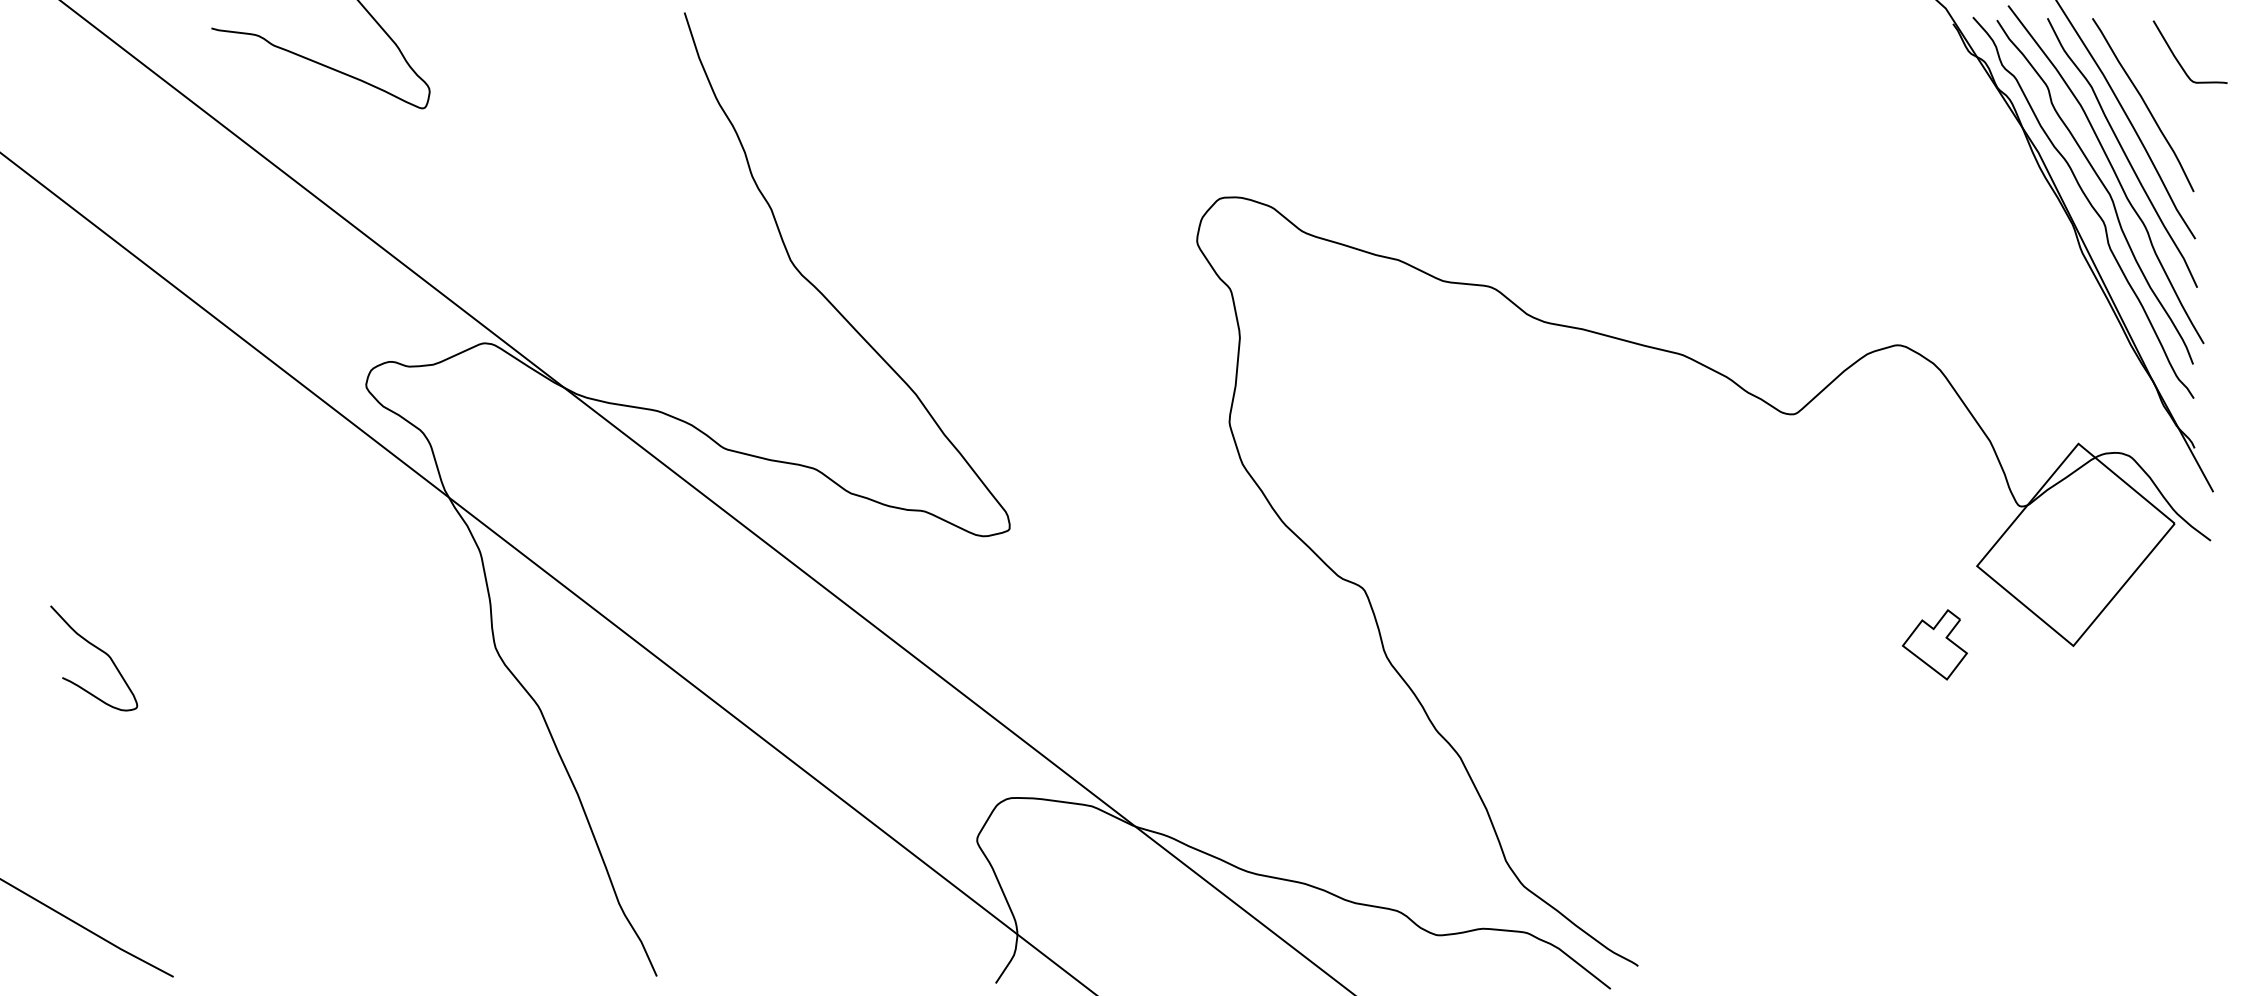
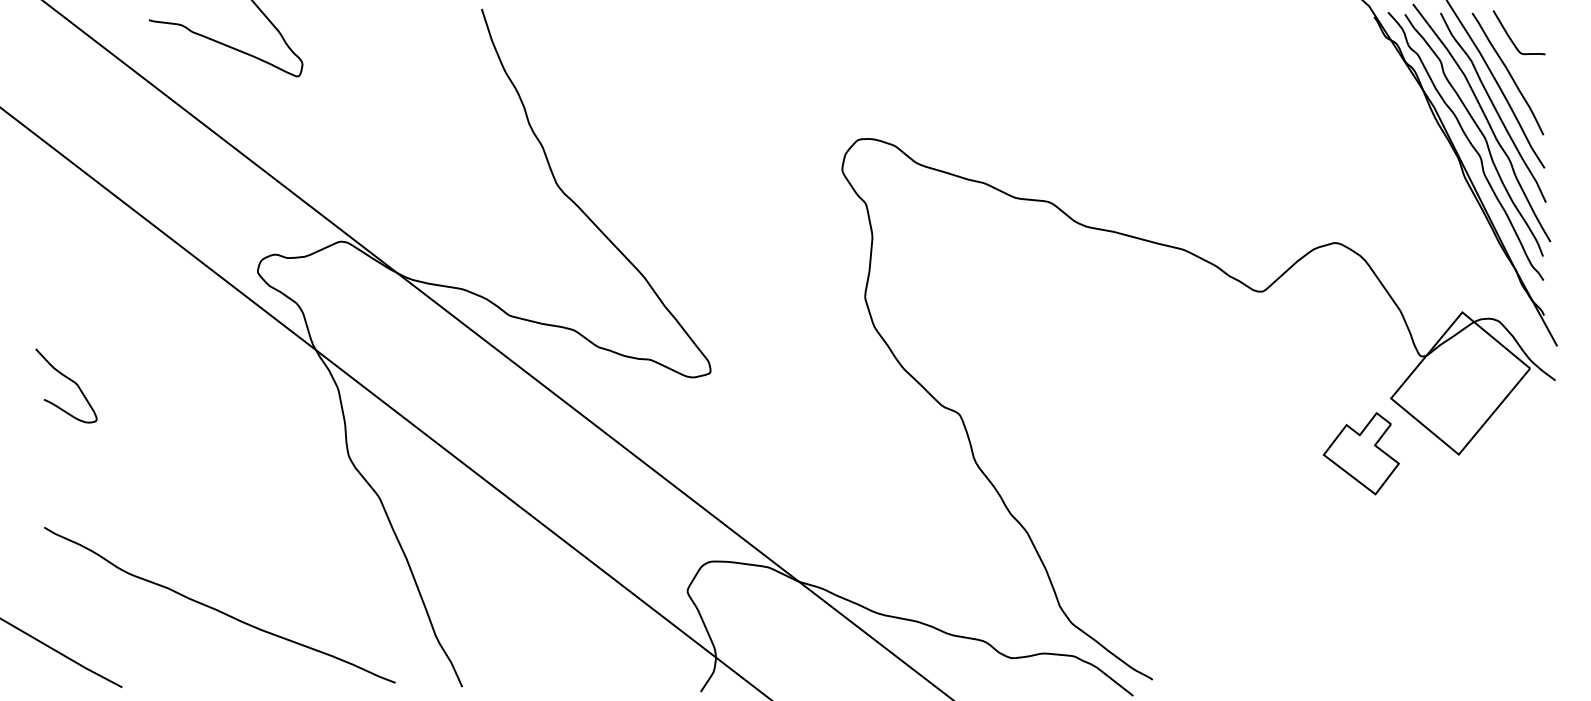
curve: (2177, 58) -> (1510, 37), moved
part: (1934, 644) -> (1361, 453), size x1.67
curve: (99, 650) -> (70, 380), moved
curve: (309, 866) -> (217, 609), added

